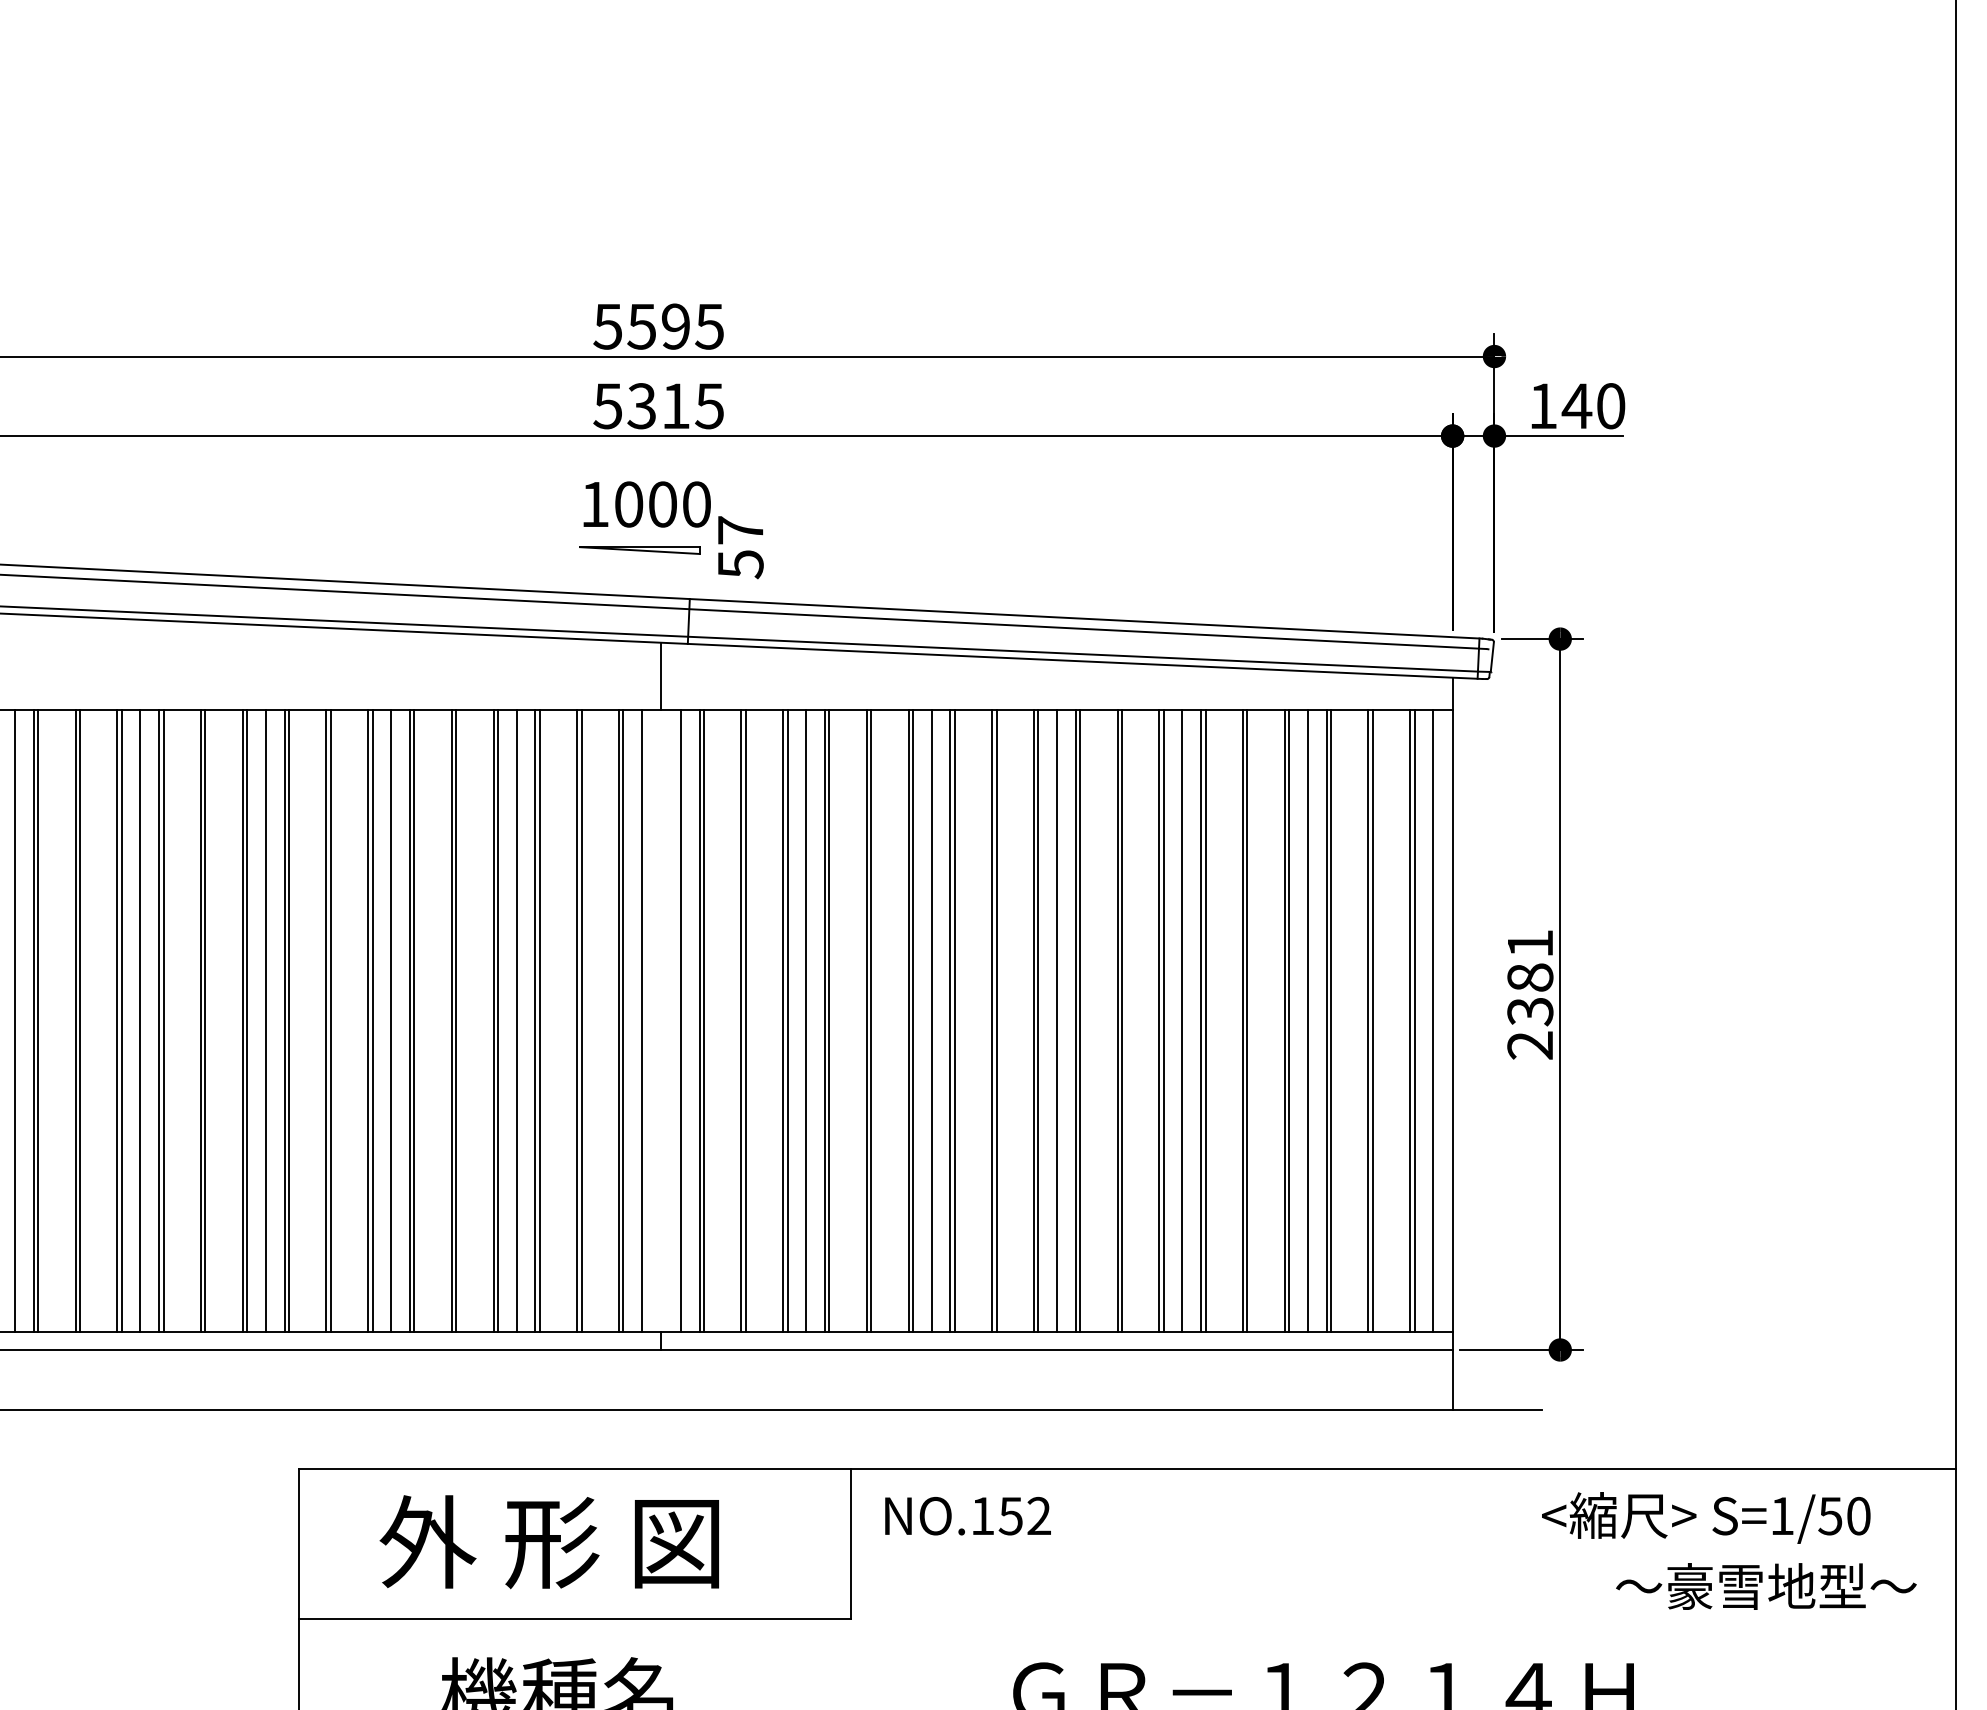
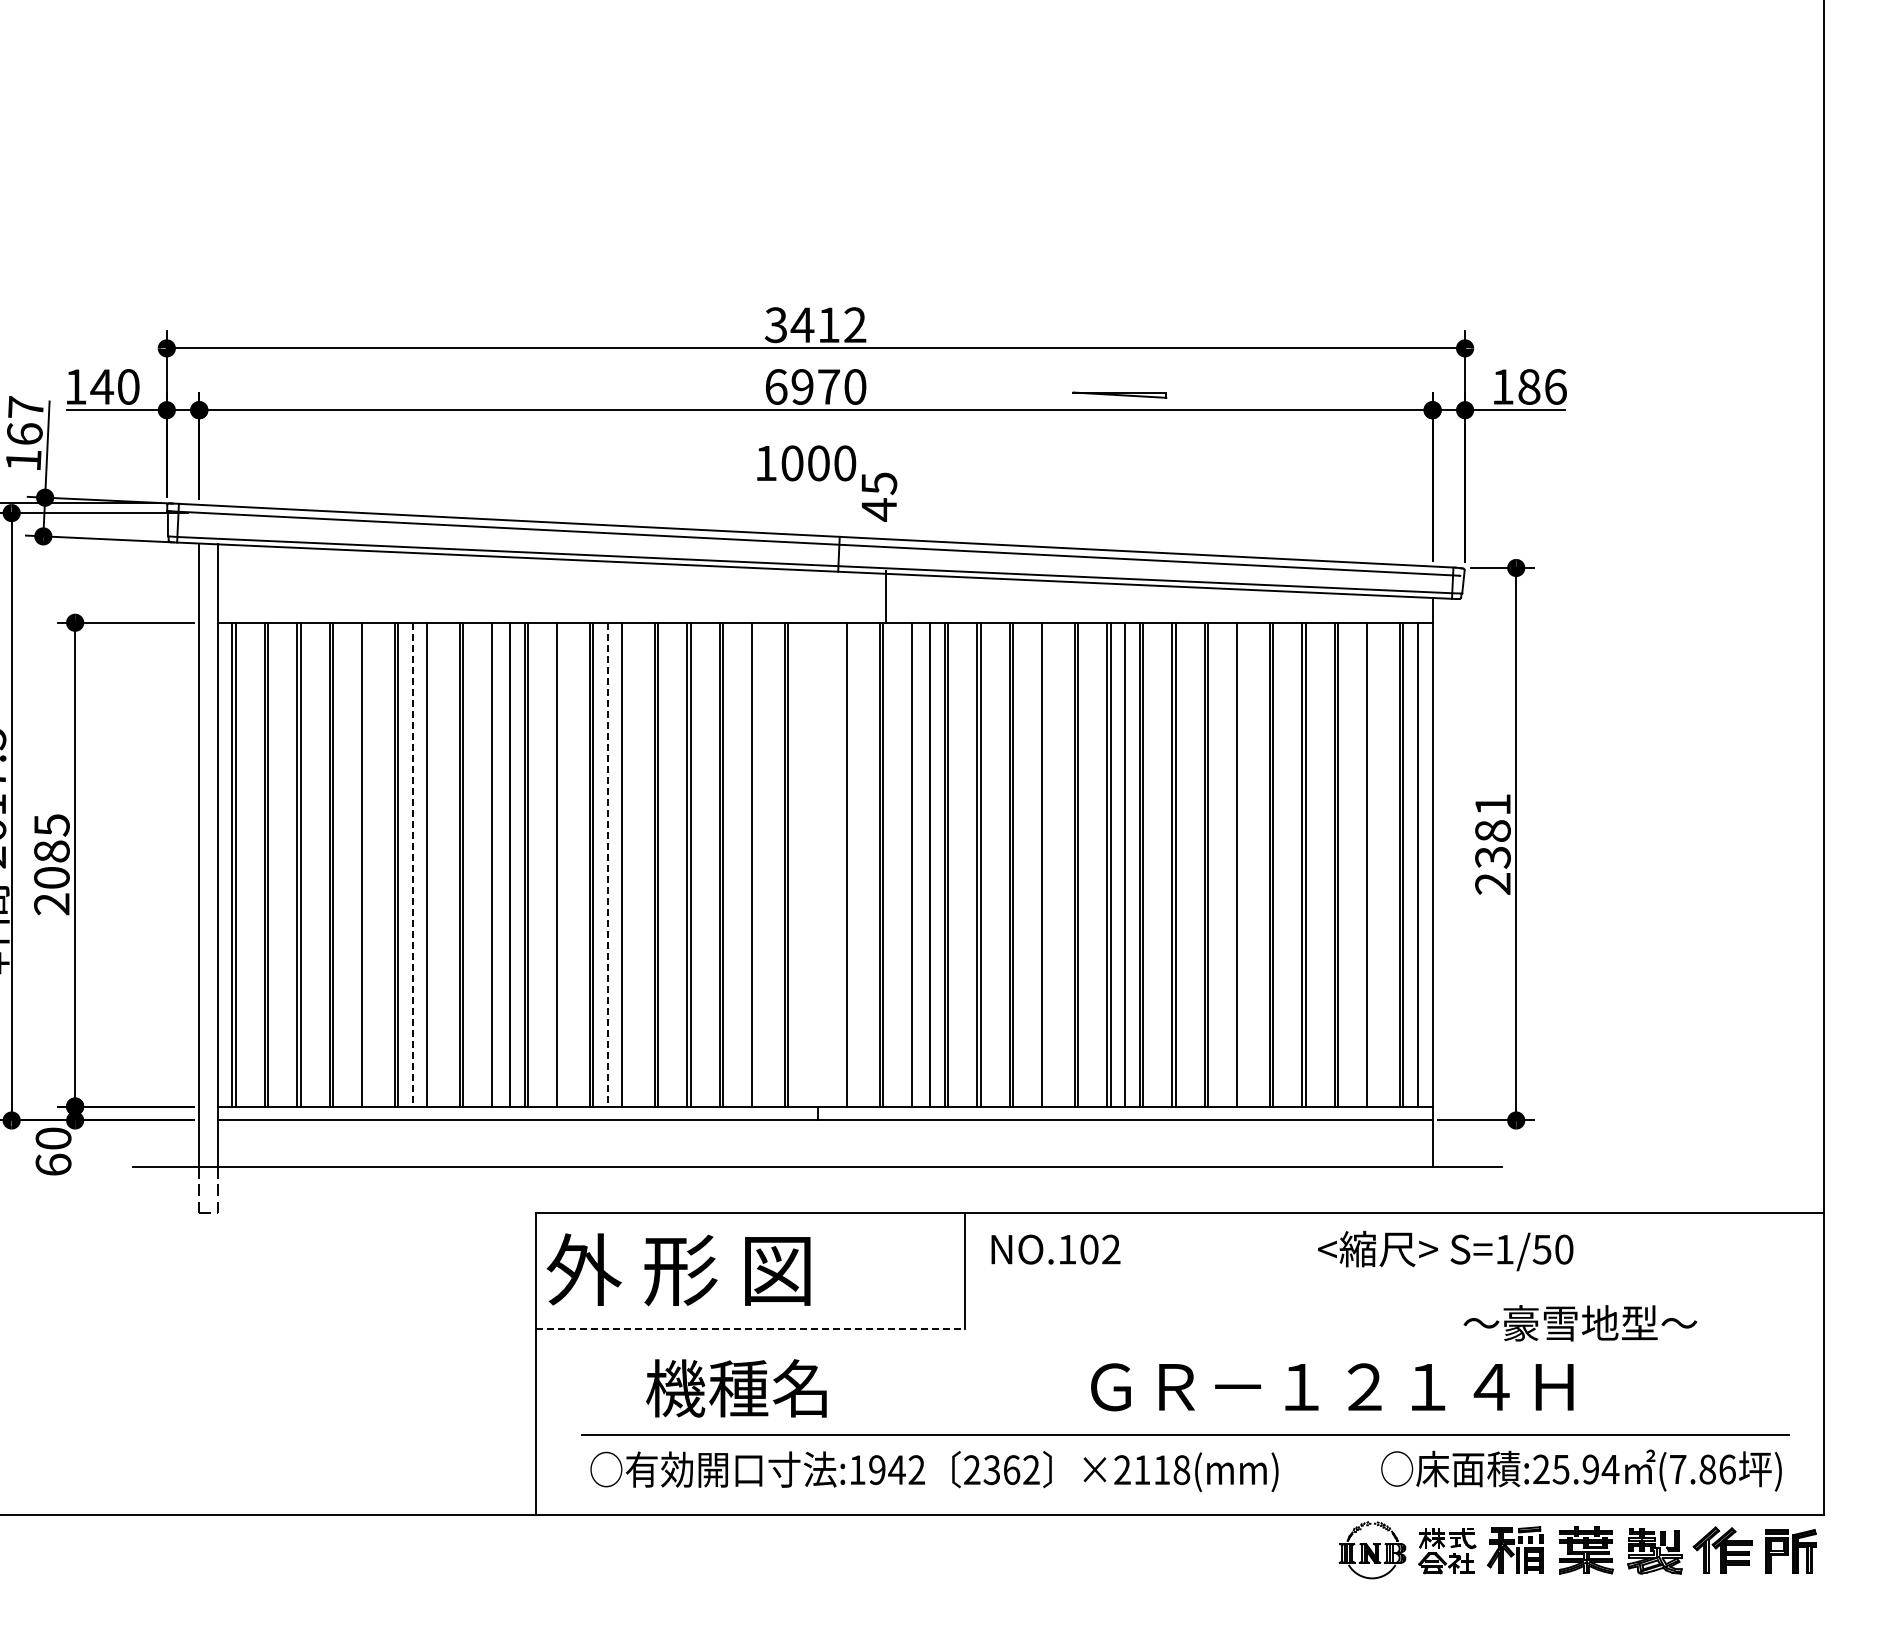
text: (658, 327) -> (815, 325), 5595 -> 3412
text: (658, 405) -> (815, 386), 5315 -> 6970
text: (1592, 405) -> (1541, 386), 140 -> 186
text: (740, 547) -> (879, 496), 57 -> 45
part: (639, 549) -> (1119, 394), moved
line: (661, 675) -> (885, 596), moved
line: (15, 1020) -> (315, 864), removed
line: (79, 1020) -> (365, 864), removed
line: (140, 1020) -> (412, 864), solid -> dashed
line: (163, 1020) -> (430, 864), removed
line: (246, 1020) -> (495, 864), removed
line: (330, 1020) -> (560, 864), removed
line: (390, 1020) -> (607, 864), solid -> dashed
line: (414, 1020) -> (625, 864), removed
line: (517, 1020) -> (705, 864), removed
line: (581, 1020) -> (755, 864), removed
line: (641, 1020) -> (802, 864), removed
line: (680, 1020) -> (832, 864), removed
line: (703, 1020) -> (850, 864), removed
line: (787, 1020) -> (915, 864), removed
line: (931, 1020) -> (1027, 864), removed
line: (954, 1020) -> (1045, 864), removed
line: (1182, 1020) -> (1222, 864), removed
line: (1205, 1020) -> (1240, 864), removed
line: (1308, 1020) -> (1320, 864), removed
line: (1372, 1020) -> (1370, 864), removed
text: (1009, 1515) -> (1088, 1249), NO.152 -> NO.102
text: (1705, 1517) -> (1445, 1250), moved
text: (549, 1541) -> (678, 1269), moved
text: (1766, 1586) -> (1580, 1323), moved
line: (574, 1618) -> (750, 1329), solid -> dashed

